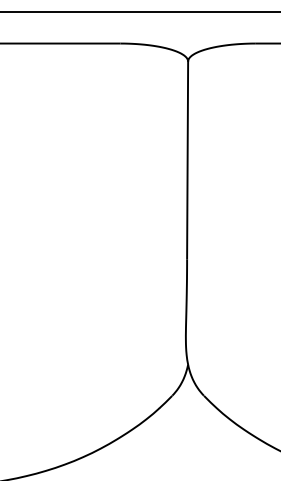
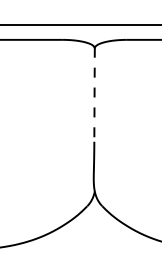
line: (187, 159) -> (94, 94), solid -> dashed

